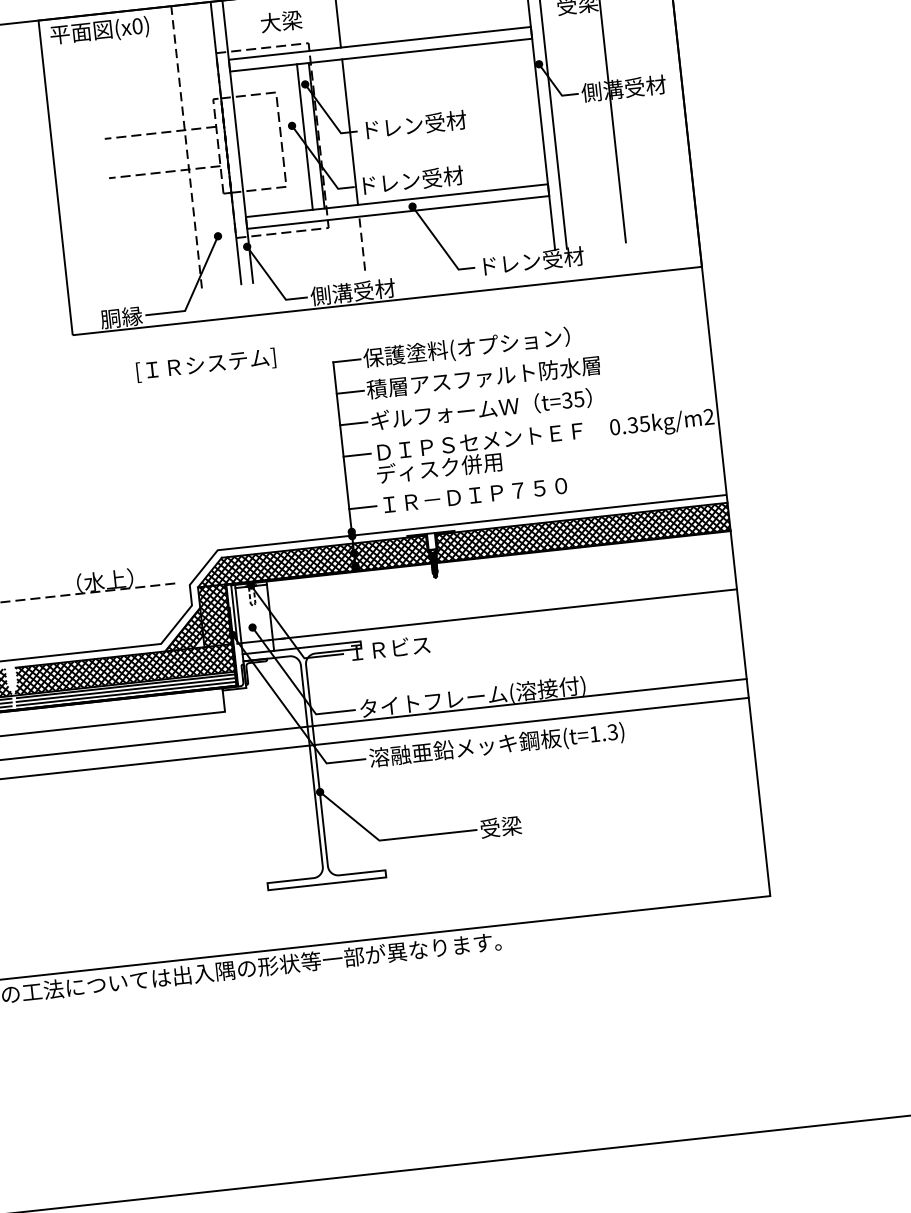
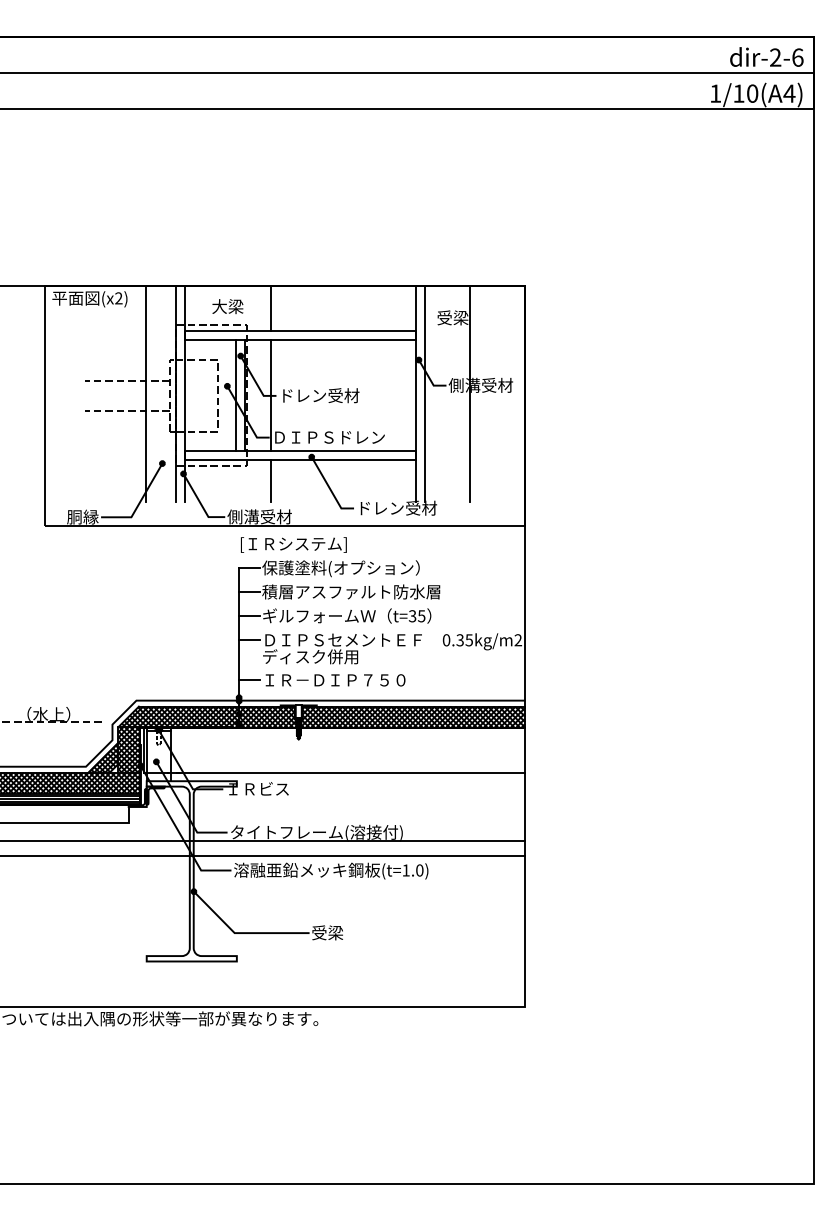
text: (137, 26) -> (118, 298), (x0) -> (x2)
line: (187, 146) -> (146, 393), dashed -> solid
text: (432, 177) -> (329, 436), ドレン受材 -> ＤＩＰＳドレン
line: (362, 244) -> (270, 481), dashed -> solid
text: (205, 364) -> (293, 544), moved
text: (612, 732) -> (419, 870), (t=1.3) -> (t=1.0)

